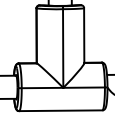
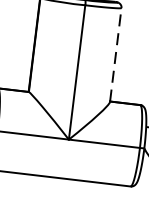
line: (84, 35) -> (116, 54), solid -> dashed

